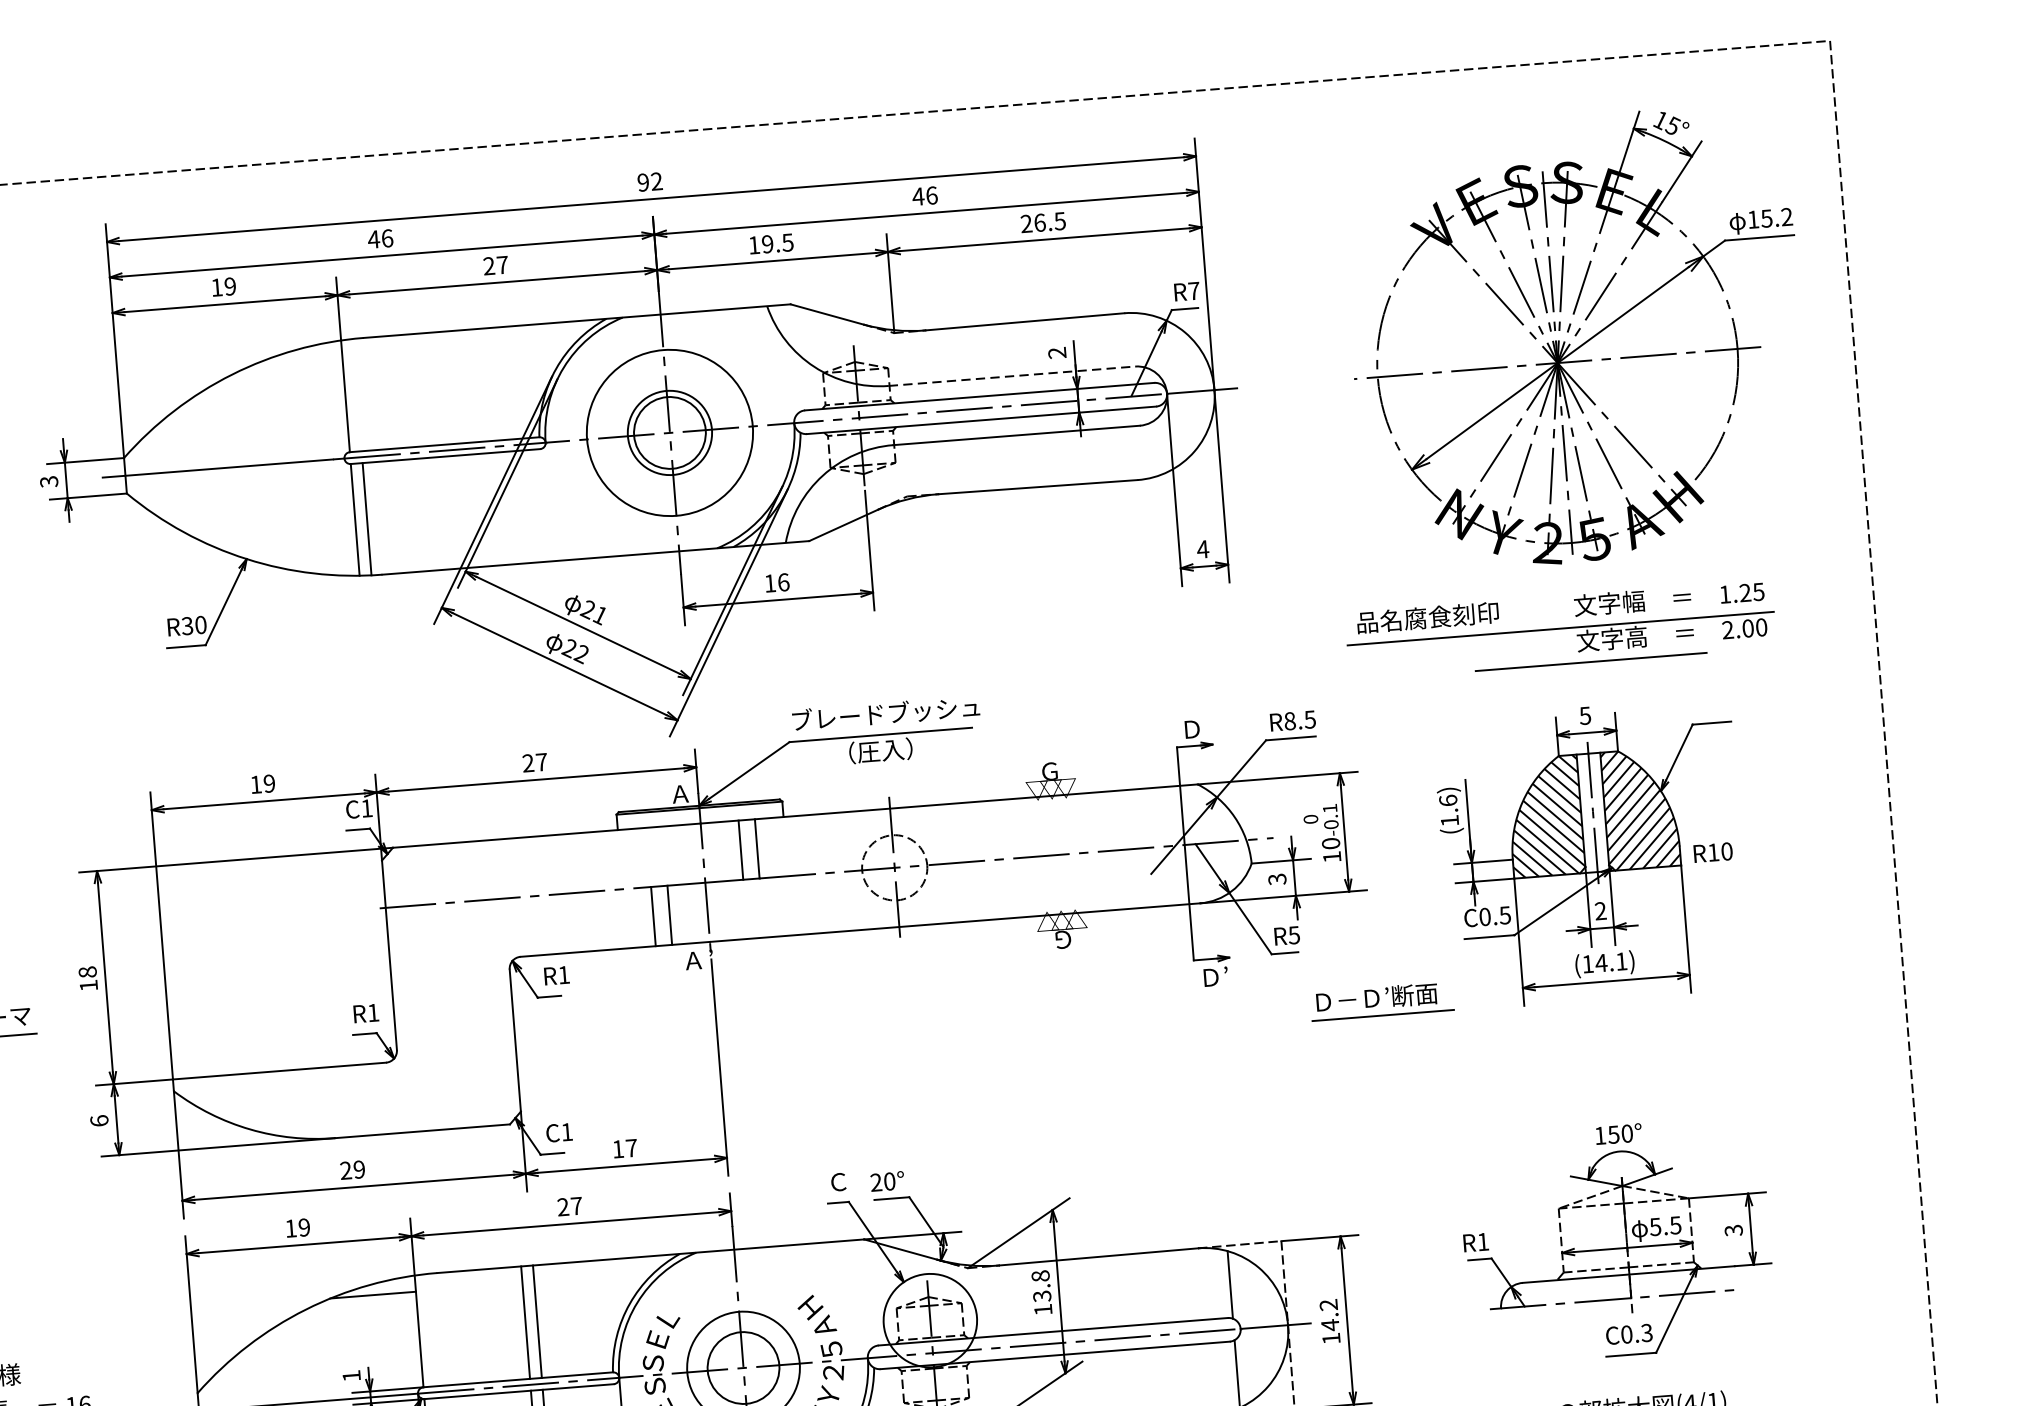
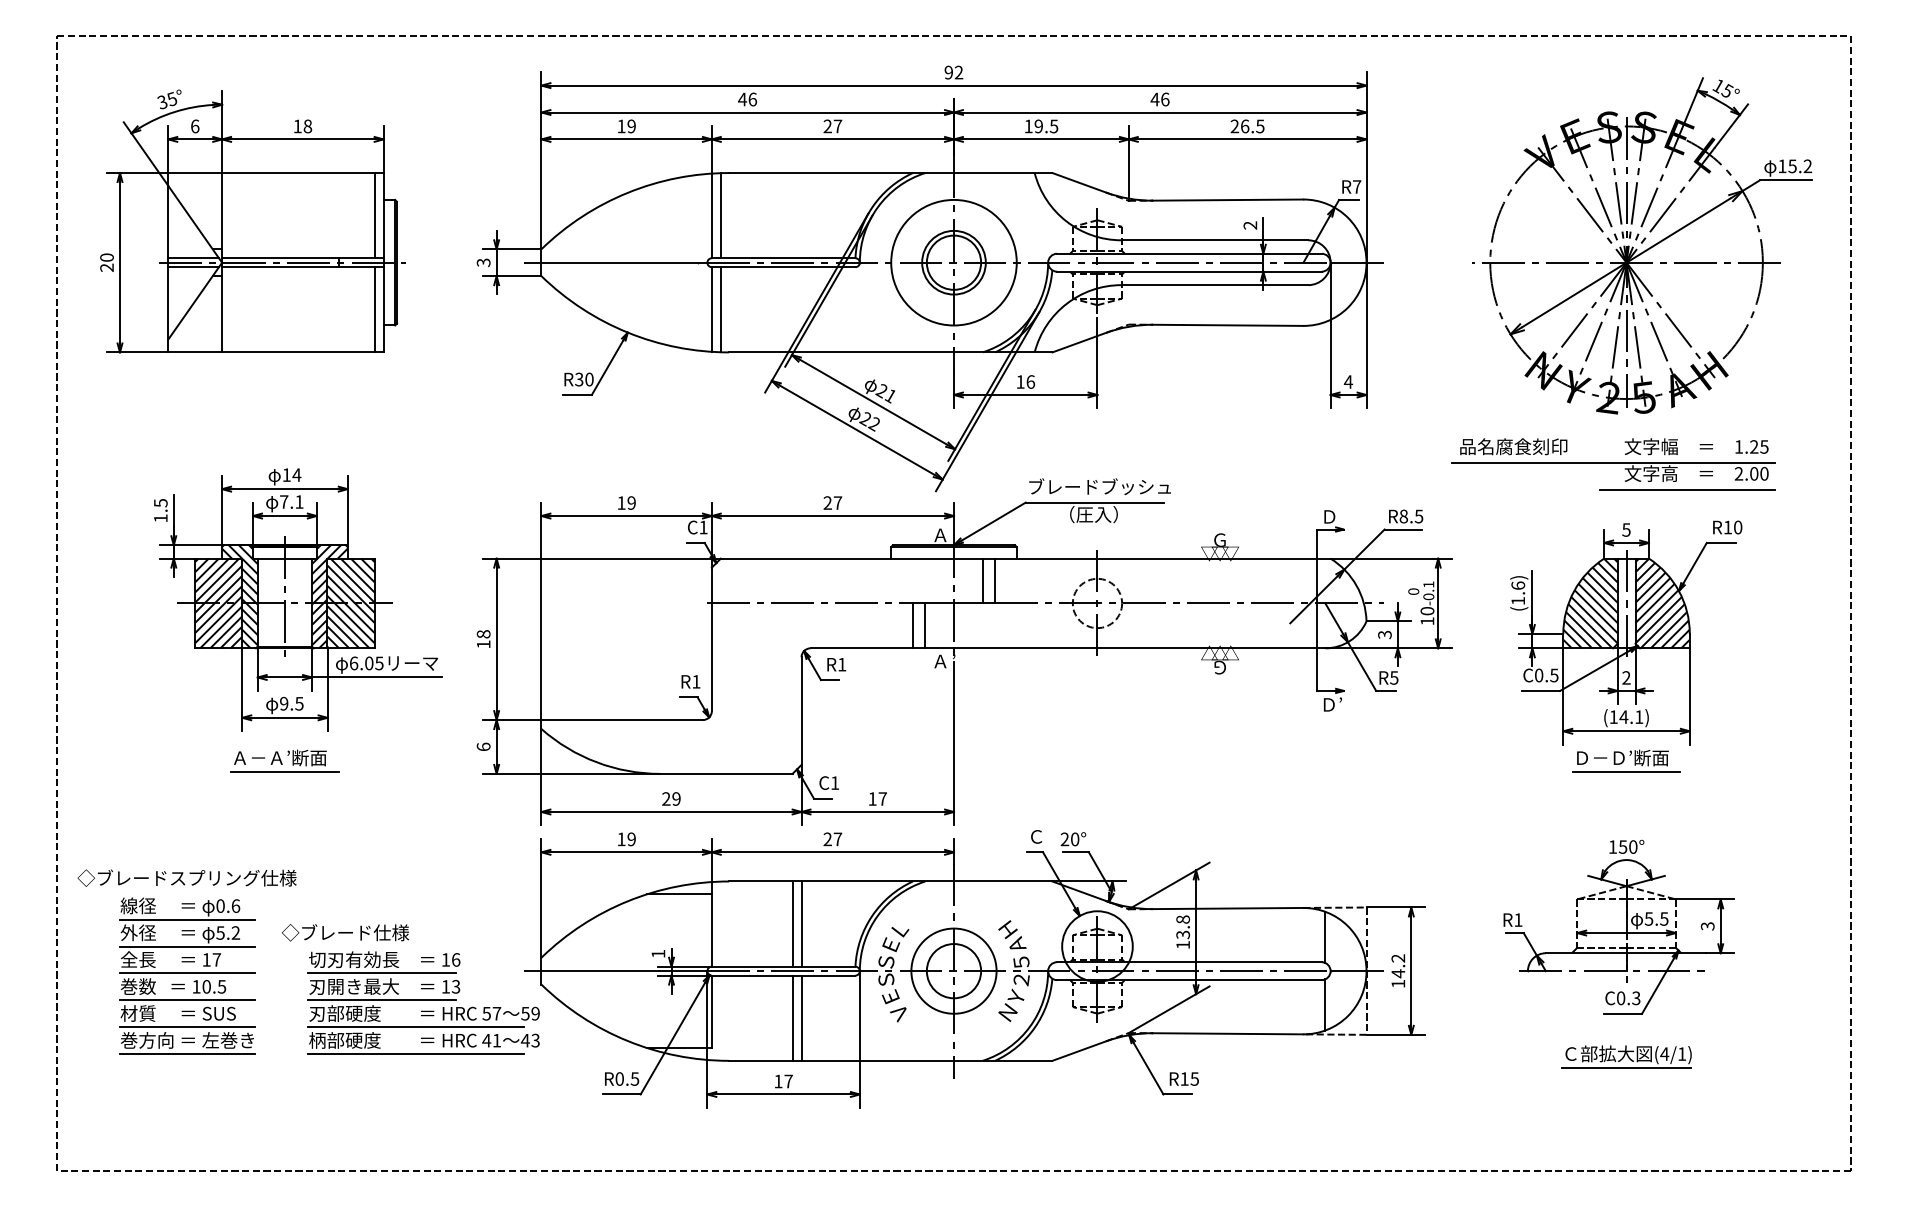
line: (1012, 376) -> (1215, 240), dashed -> solid
line: (356, 394) -> (720, 215), added
line: (1591, 661) -> (1687, 489), moved
text: (1712, 852) -> (1727, 527), moved
part: (1382, 1000) -> (1626, 760), moved

